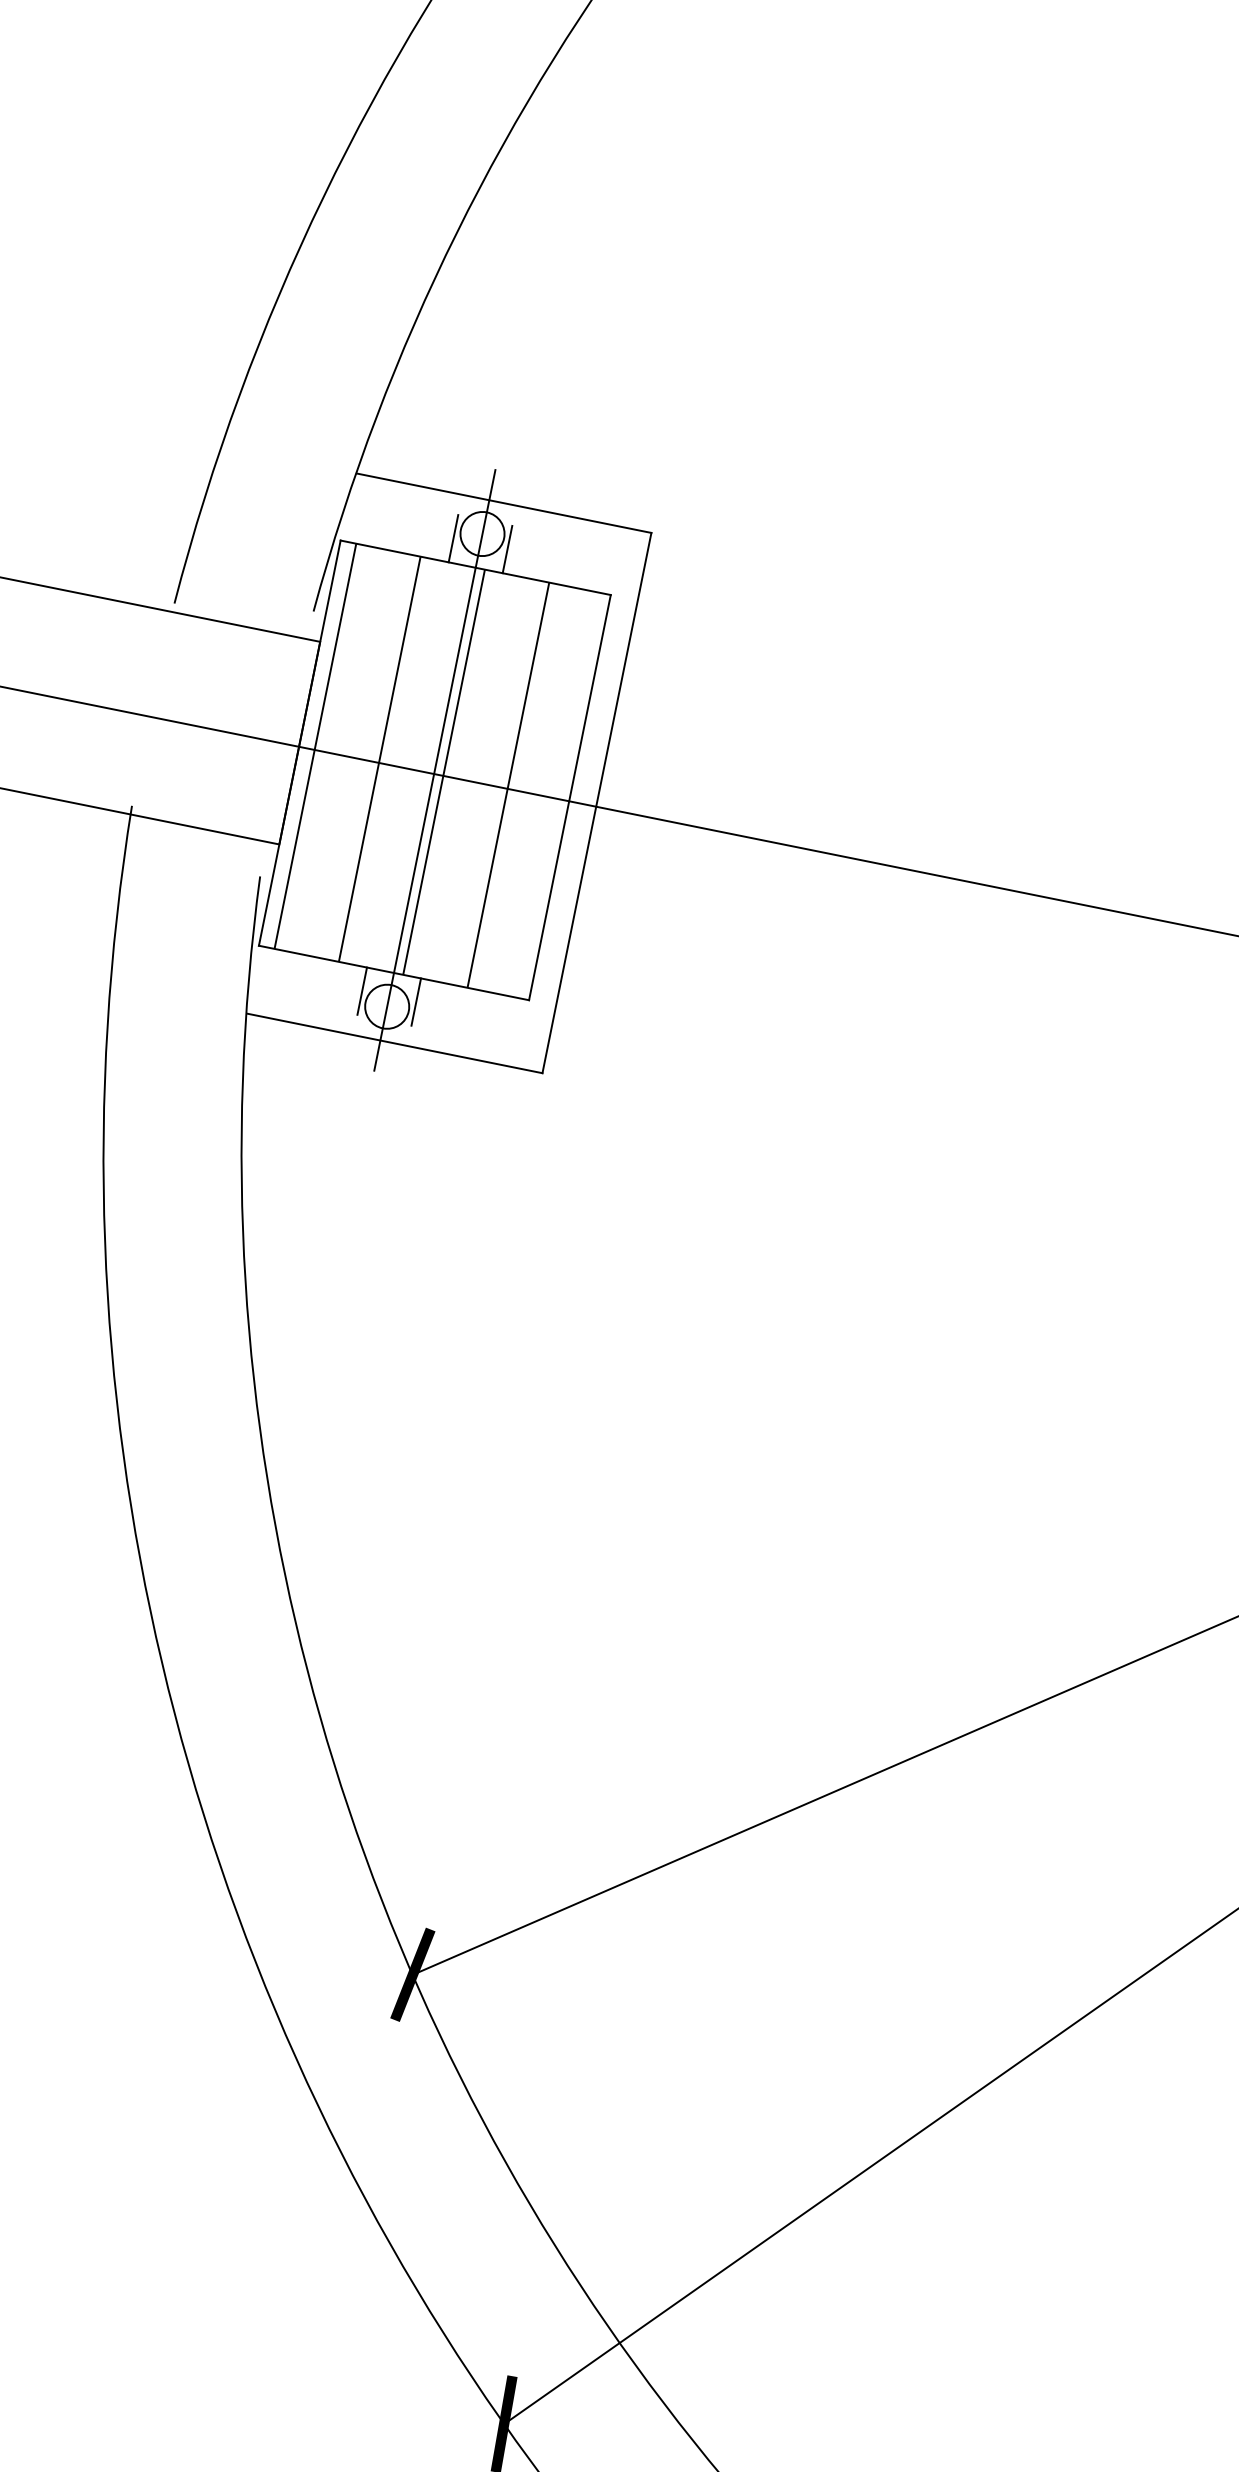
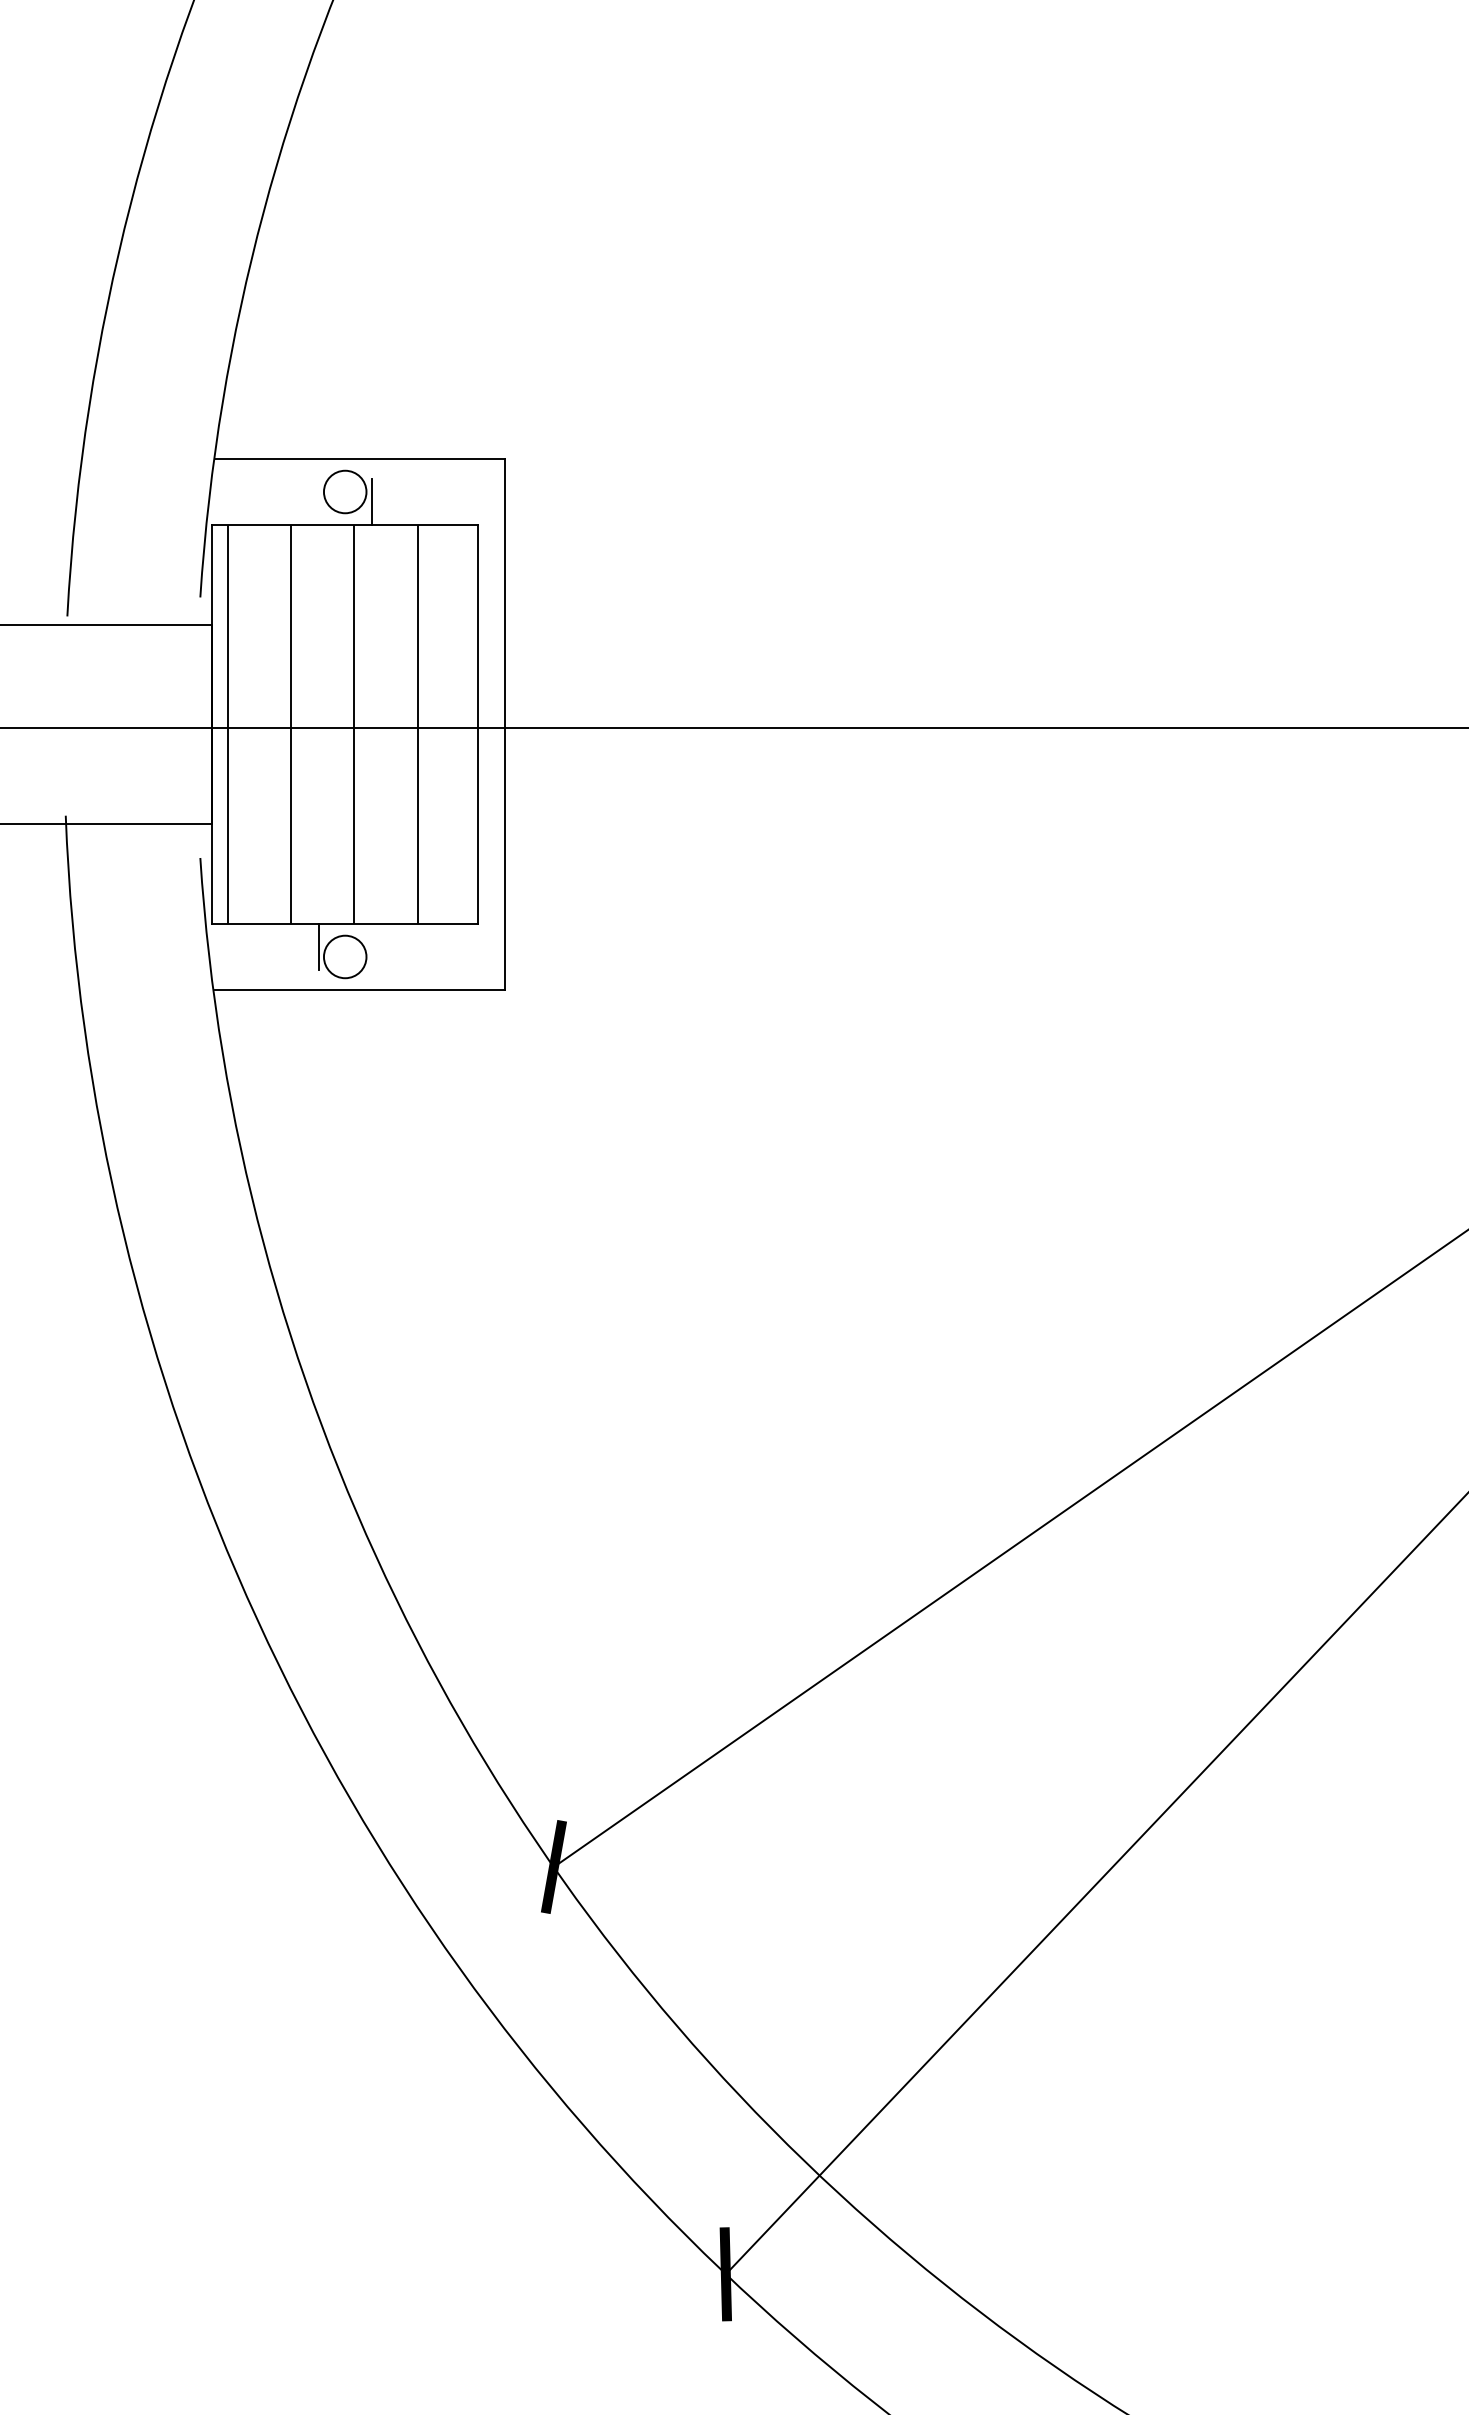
line: (453, 538) -> (318, 501), removed
line: (435, 770) -> (345, 724), removed
line: (416, 1001) -> (371, 946), removed

